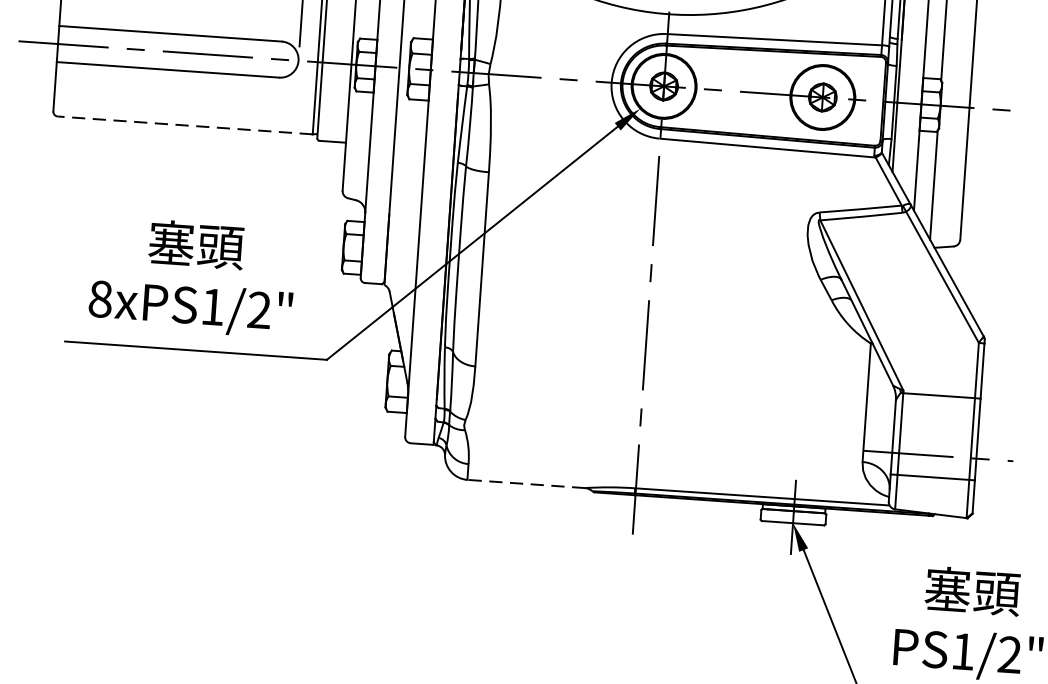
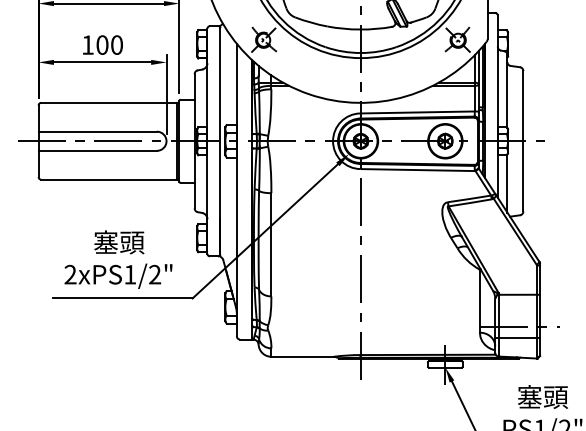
line: (184, 125) -> (108, 179), dashed -> solid
text: (100, 298) -> (70, 274), 8xPS1/2" -> 2xPS1/2"
line: (525, 483) -> (302, 356), dashed -> solid

